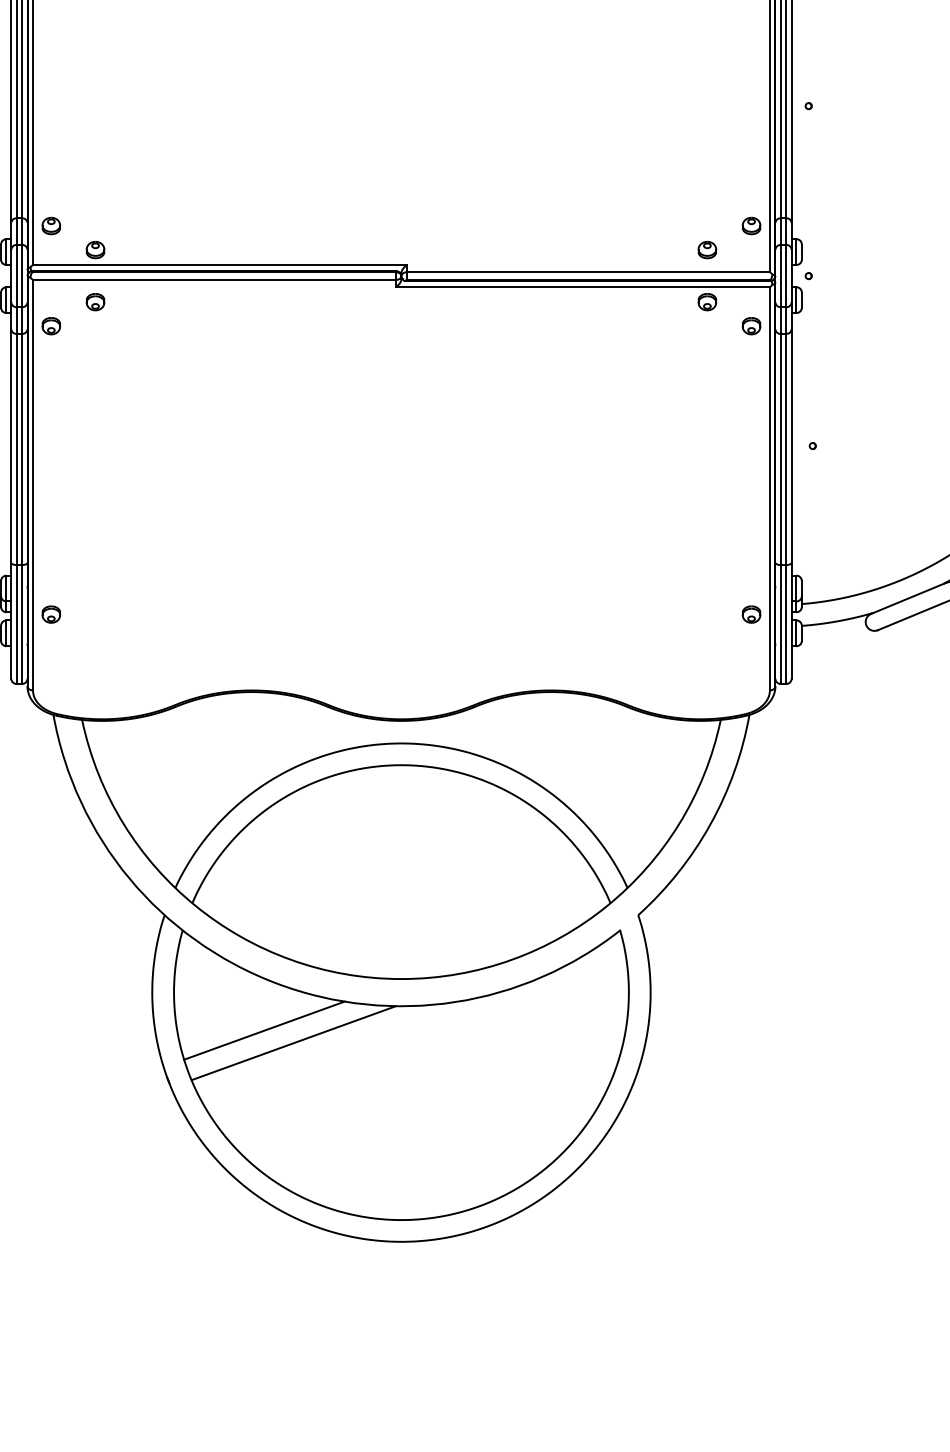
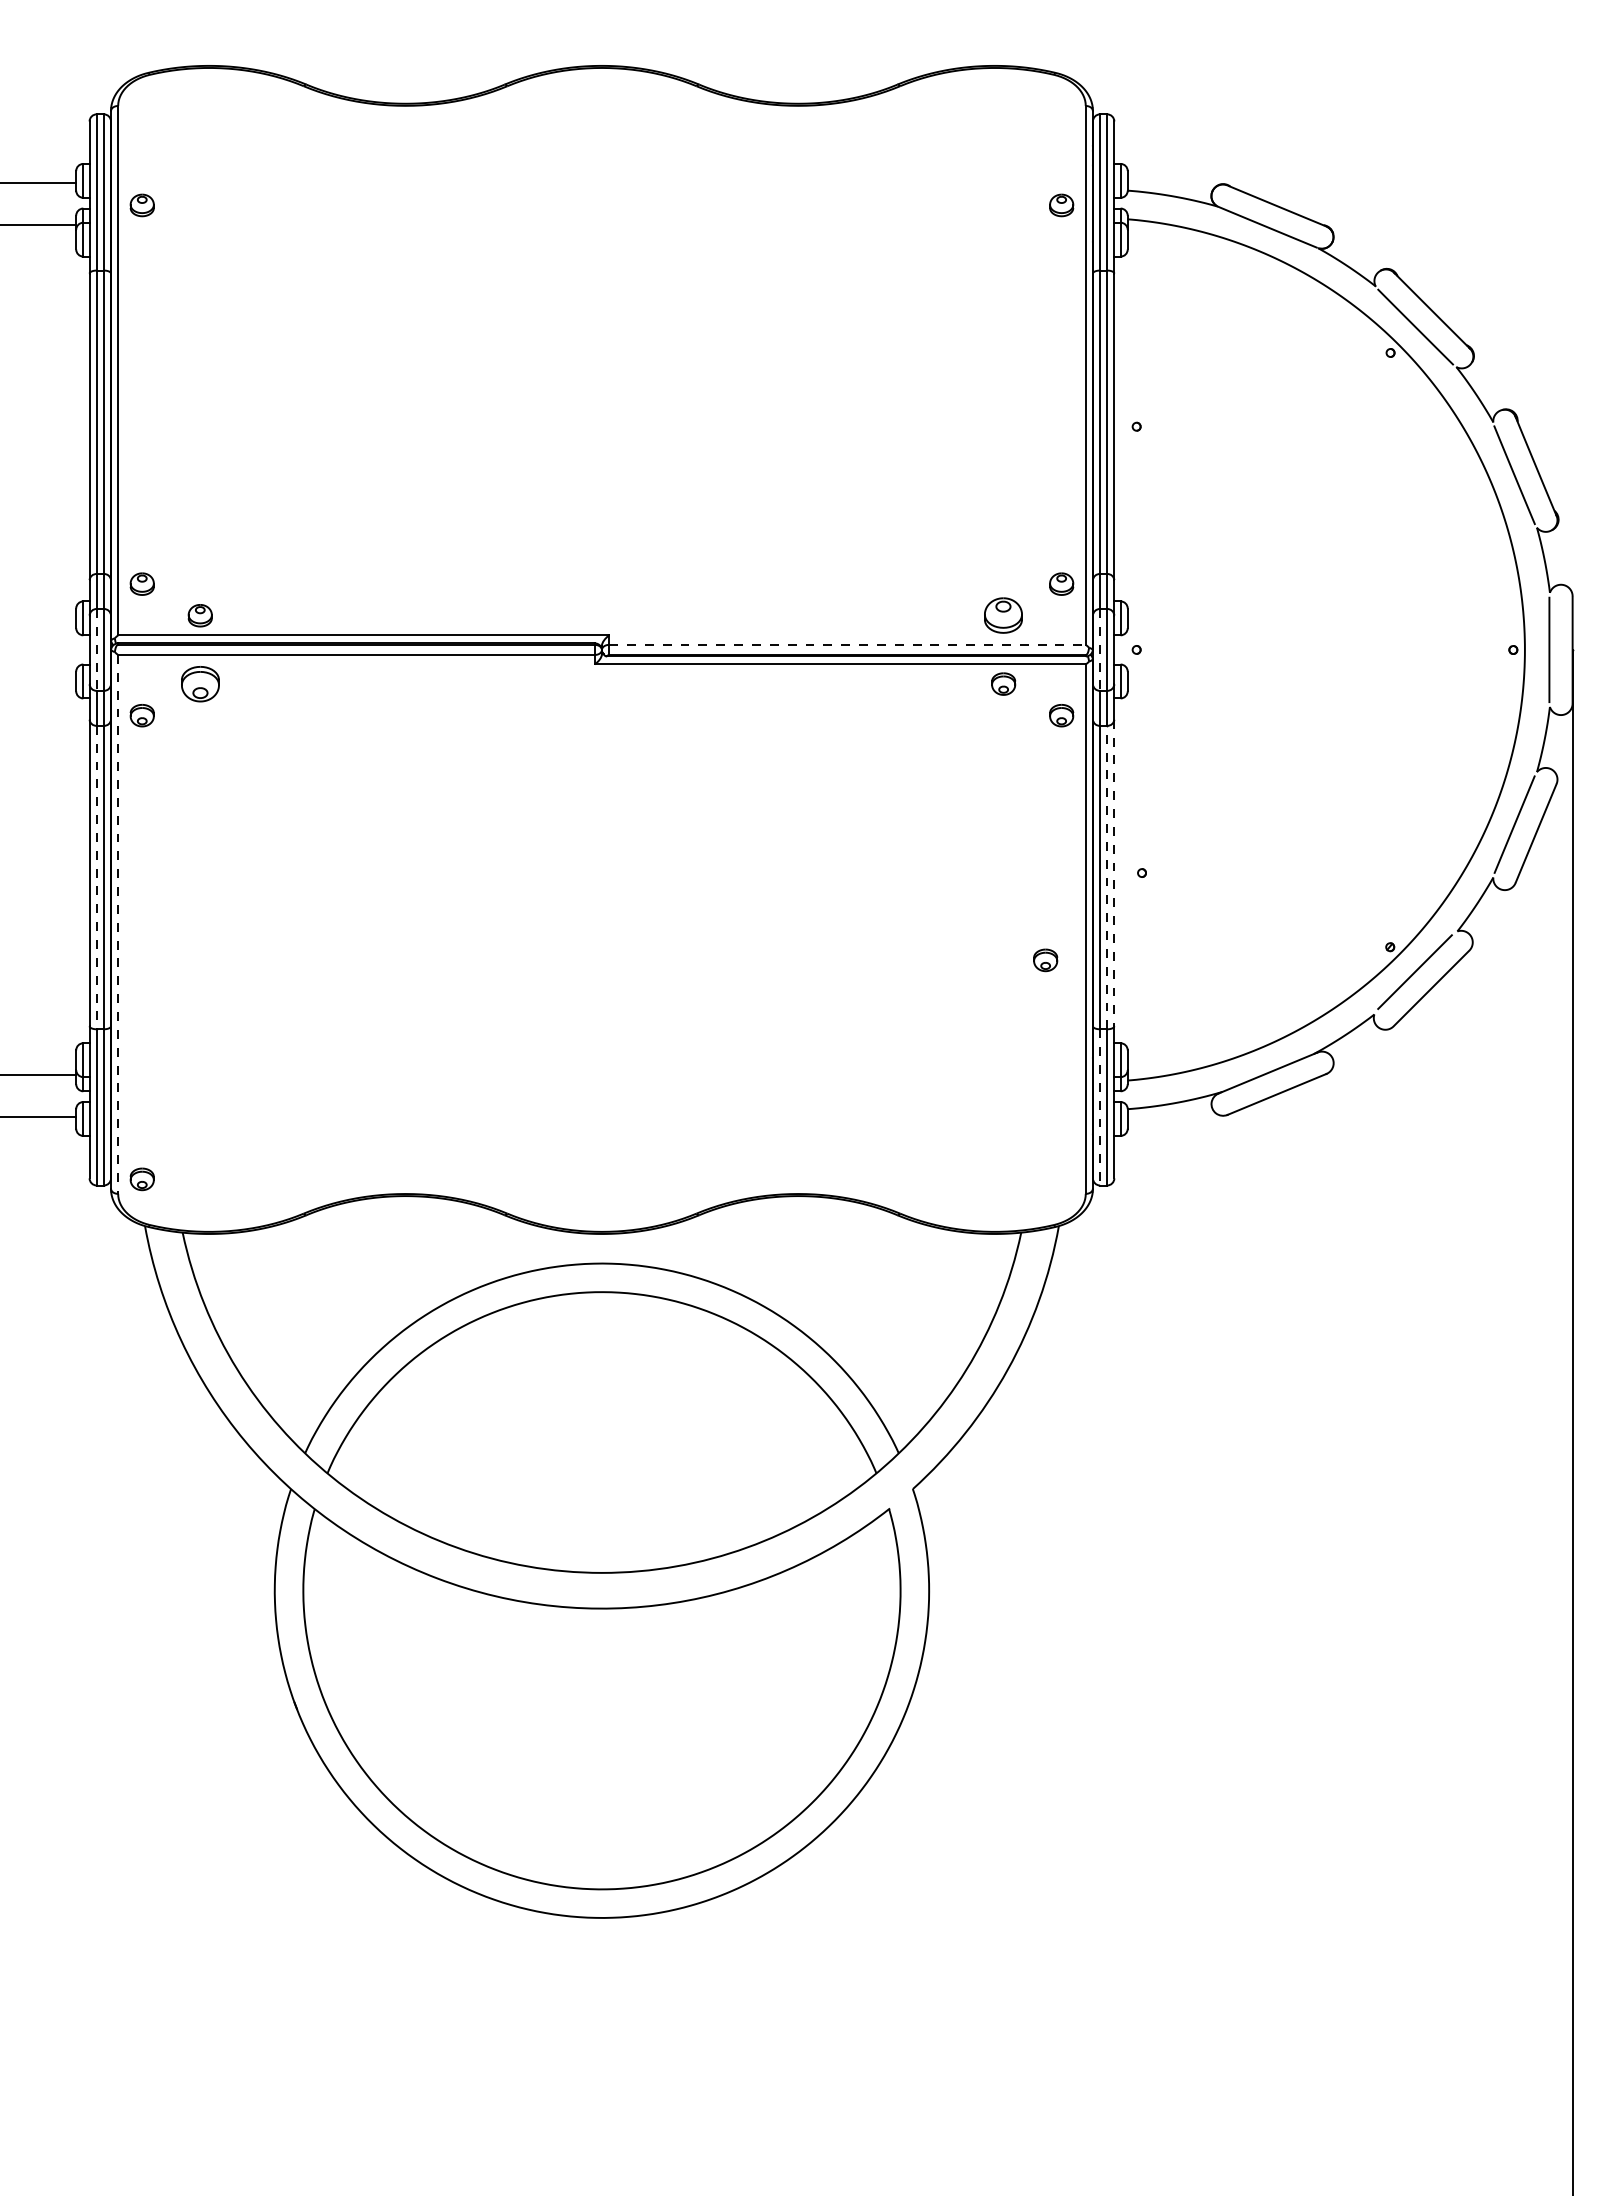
part: (707, 249) -> (1003, 615), size x1.6
line: (588, 271) -> (847, 644), solid -> dashed
line: (16, 275) -> (96, 649), solid -> dashed
line: (781, 275) -> (1100, 649), solid -> dashed
part: (94, 301) -> (199, 683), size x1.6
line: (791, 446) -> (1114, 873), solid -> dashed
line: (16, 449) -> (96, 877), solid -> dashed
line: (786, 449) -> (1107, 877), solid -> dashed
line: (33, 485) -> (118, 924), solid -> dashed
part: (50, 614) -> (141, 1179), moved
part: (751, 614) -> (1045, 960), moved
line: (781, 624) -> (1100, 1107), solid -> dashed
line: (264, 1030) -> (421, 1640), removed
line: (293, 1042) -> (460, 1656), removed

